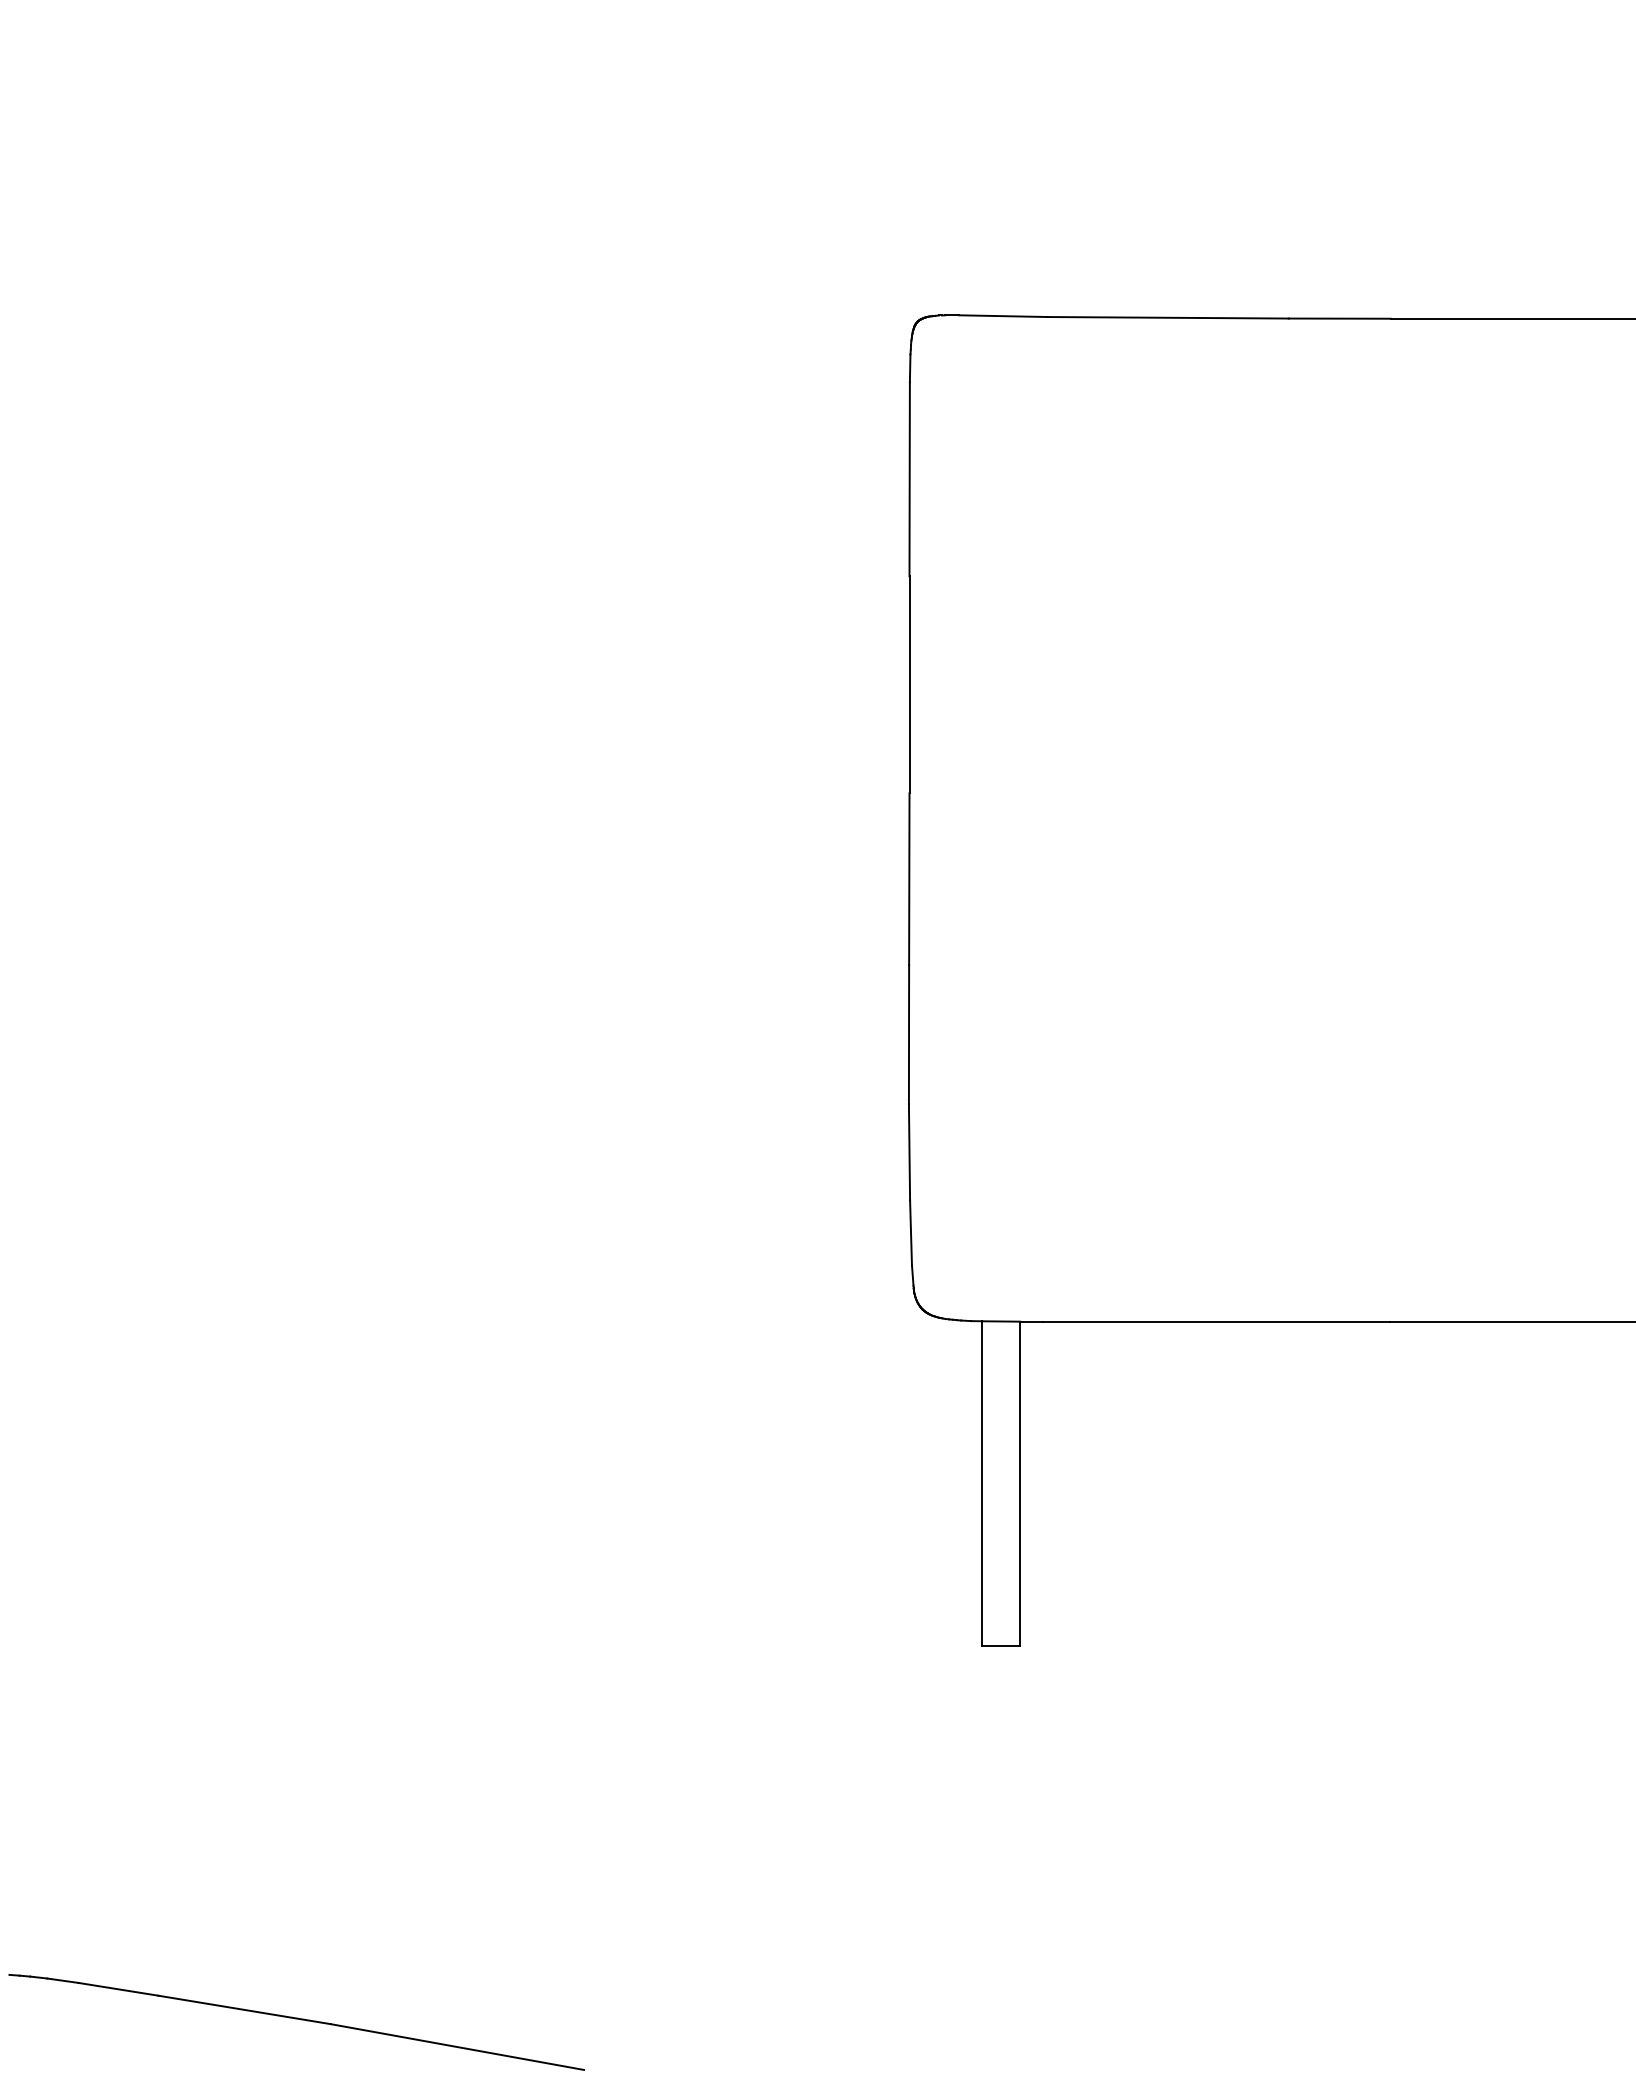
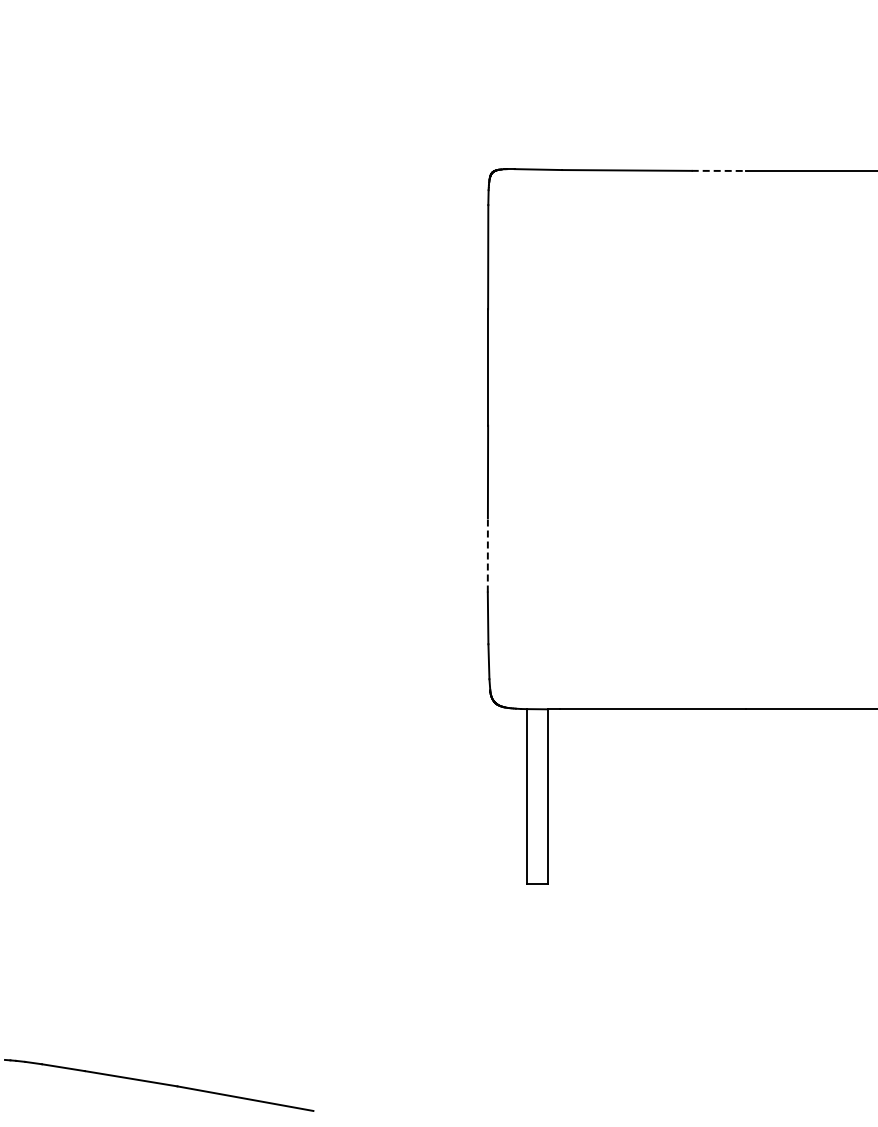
line: (1340, 317) -> (719, 170), solid -> dashed
line: (908, 1033) -> (487, 554), solid -> dashed

